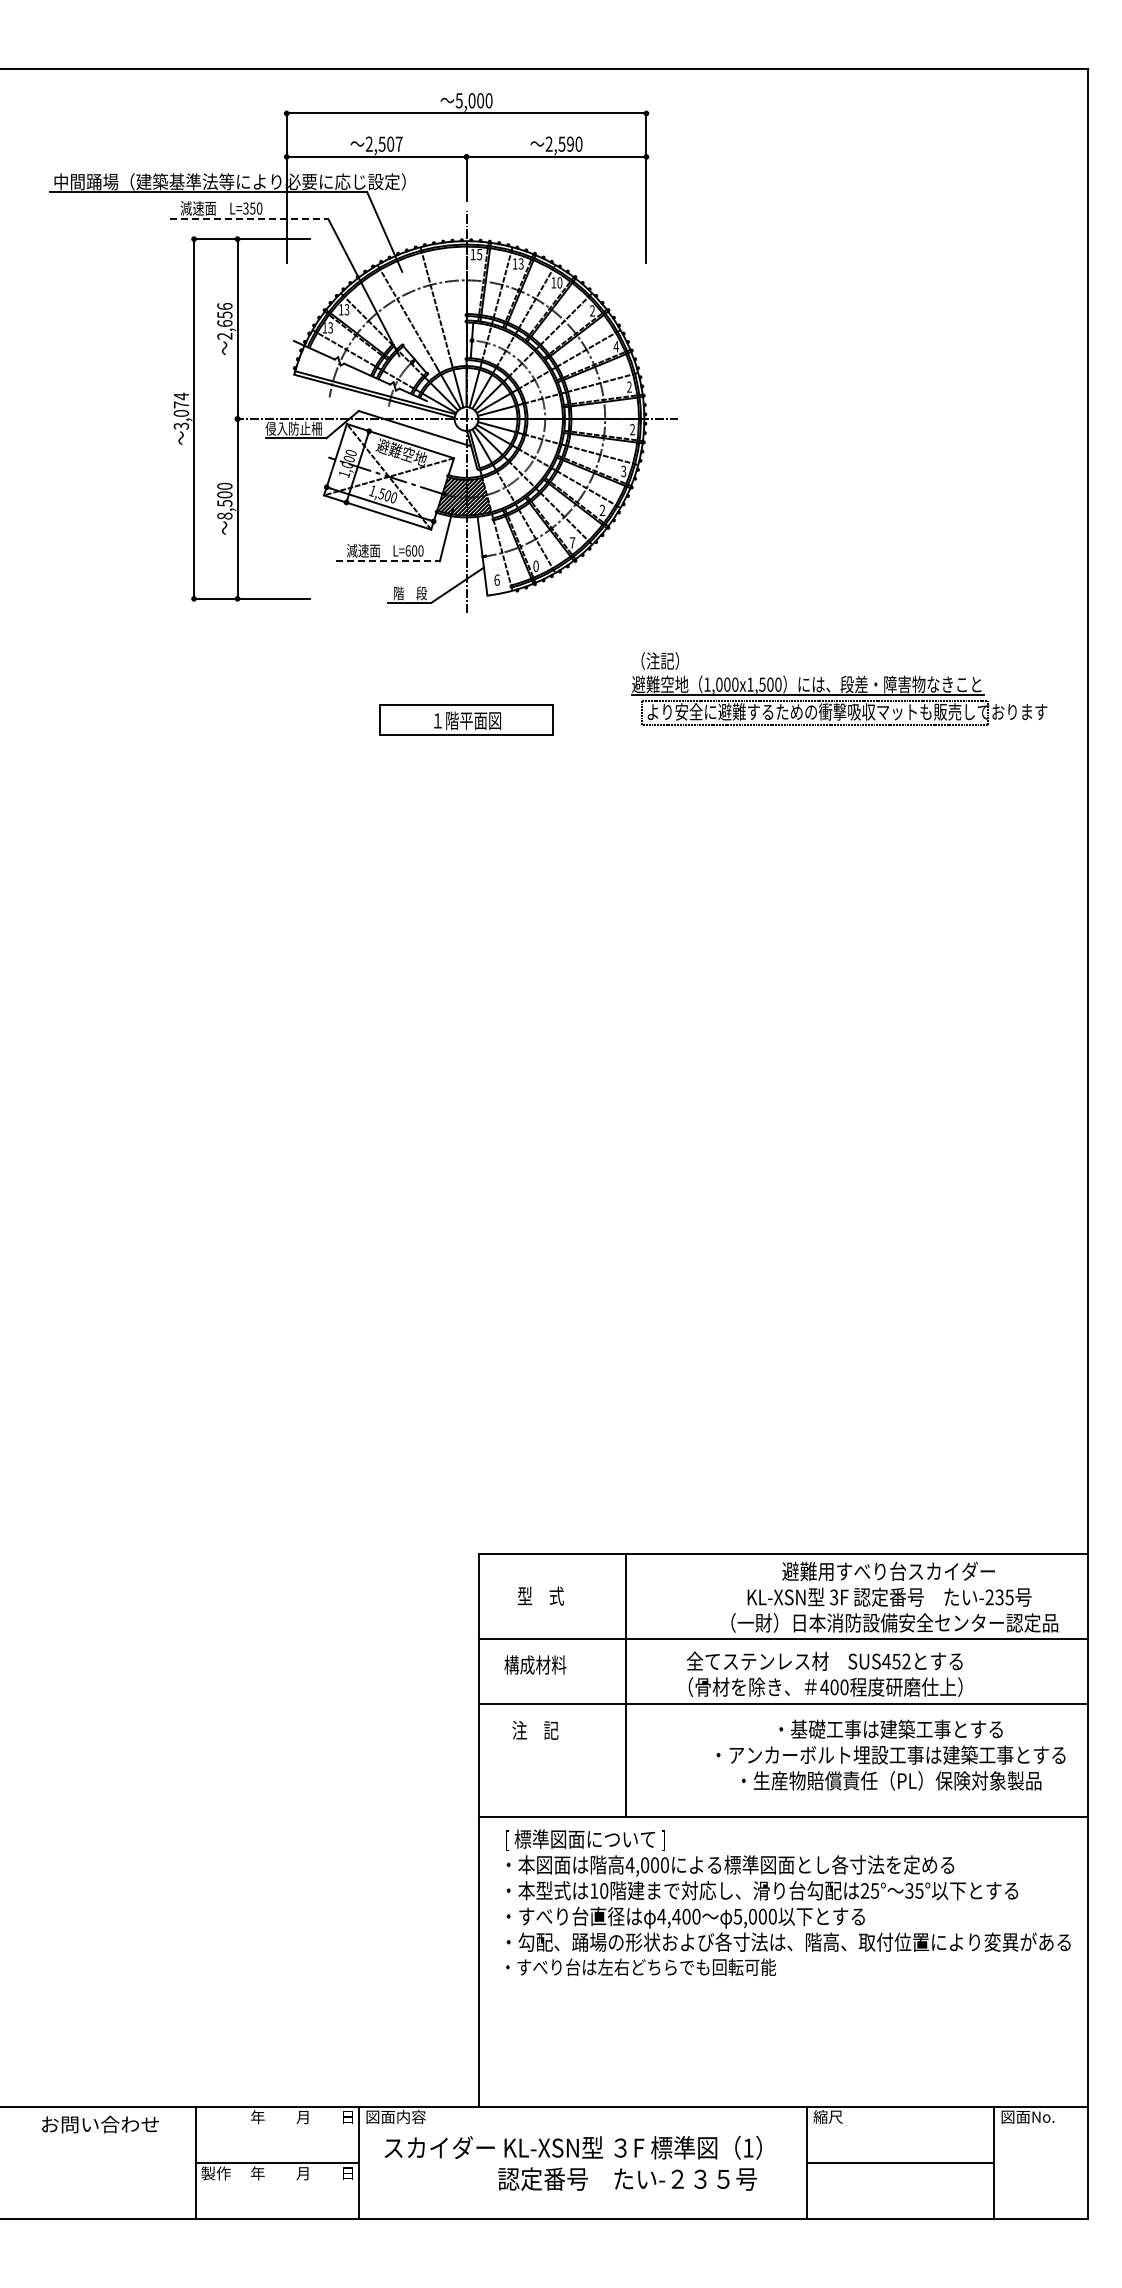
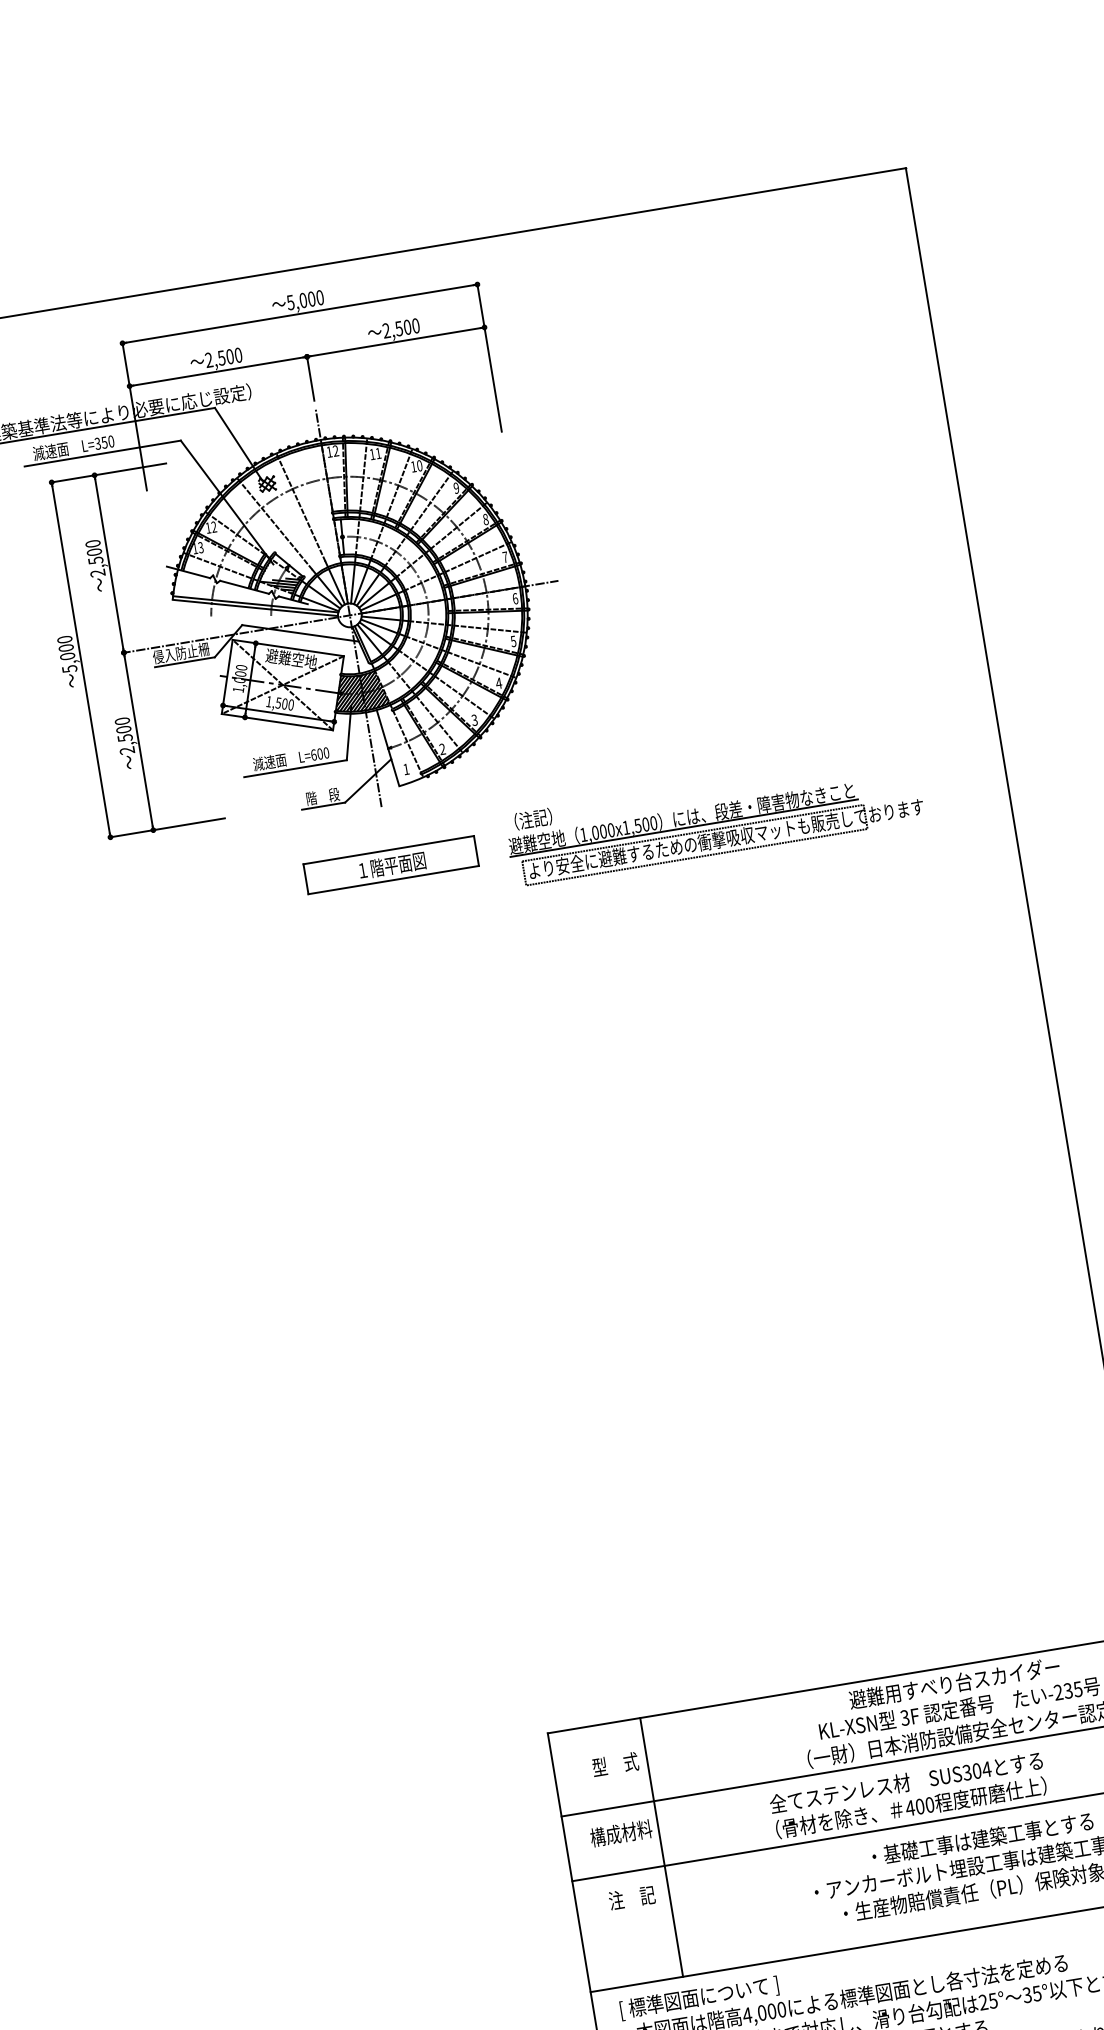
text: (398, 143) -> (237, 354), 2,507 -> 2,500
text: (570, 143) -> (407, 326), 2,590 -> 2,500
line: (249, 219) -> (103, 454), dashed -> solid
text: (479, 254) -> (335, 450), 15 -> 12
text: (520, 263) -> (377, 453), 13 -> 11
hatch: (406, 275) -> (267, 483), added
text: (346, 309) -> (213, 526), 13 -> 12
text: (592, 311) -> (456, 488), 2 -> 9
text: (224, 314) -> (94, 551), 2,656 -> 2,500
text: (615, 346) -> (484, 519), 4 -> 8
hatch: (404, 367) -> (280, 574), added
text: (629, 386) -> (505, 556), 2 -> 7
text: (181, 410) -> (67, 653), 3,074 -> 5,000
text: (632, 429) -> (515, 598), 2 -> 6
text: (623, 470) -> (513, 640), 3 -> 5
text: (602, 510) -> (498, 683), 2 -> 4
text: (224, 515) -> (126, 750), 8,500 -> 2,500
text: (572, 542) -> (474, 719), 7 -> 3
line: (387, 561) -> (295, 768), dashed -> solid
text: (535, 565) -> (441, 748), 0 -> 2
text: (496, 579) -> (405, 768), 6 -> 1
part: (839, 688) -> (714, 817), moved
part: (466, 719) -> (391, 864), moved
text: (896, 1661) -> (976, 1770), SUS452 -> SUS304
line: (625, 1685) -> (661, 1847), moved

